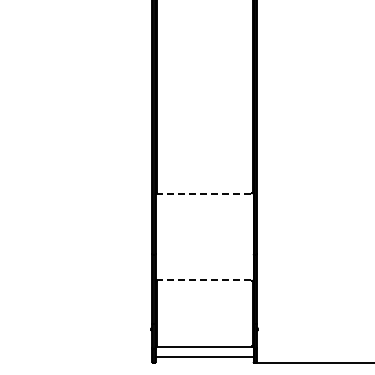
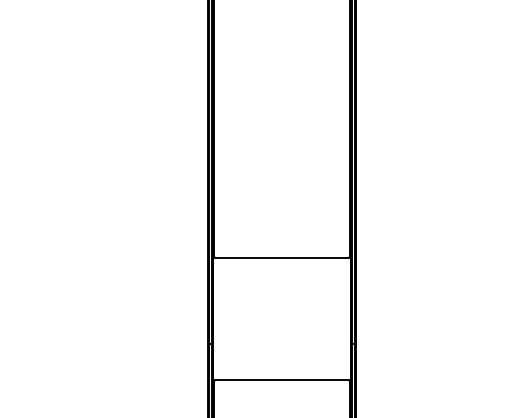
line: (204, 194) -> (281, 258), dashed -> solid
line: (204, 280) -> (281, 380), dashed -> solid

